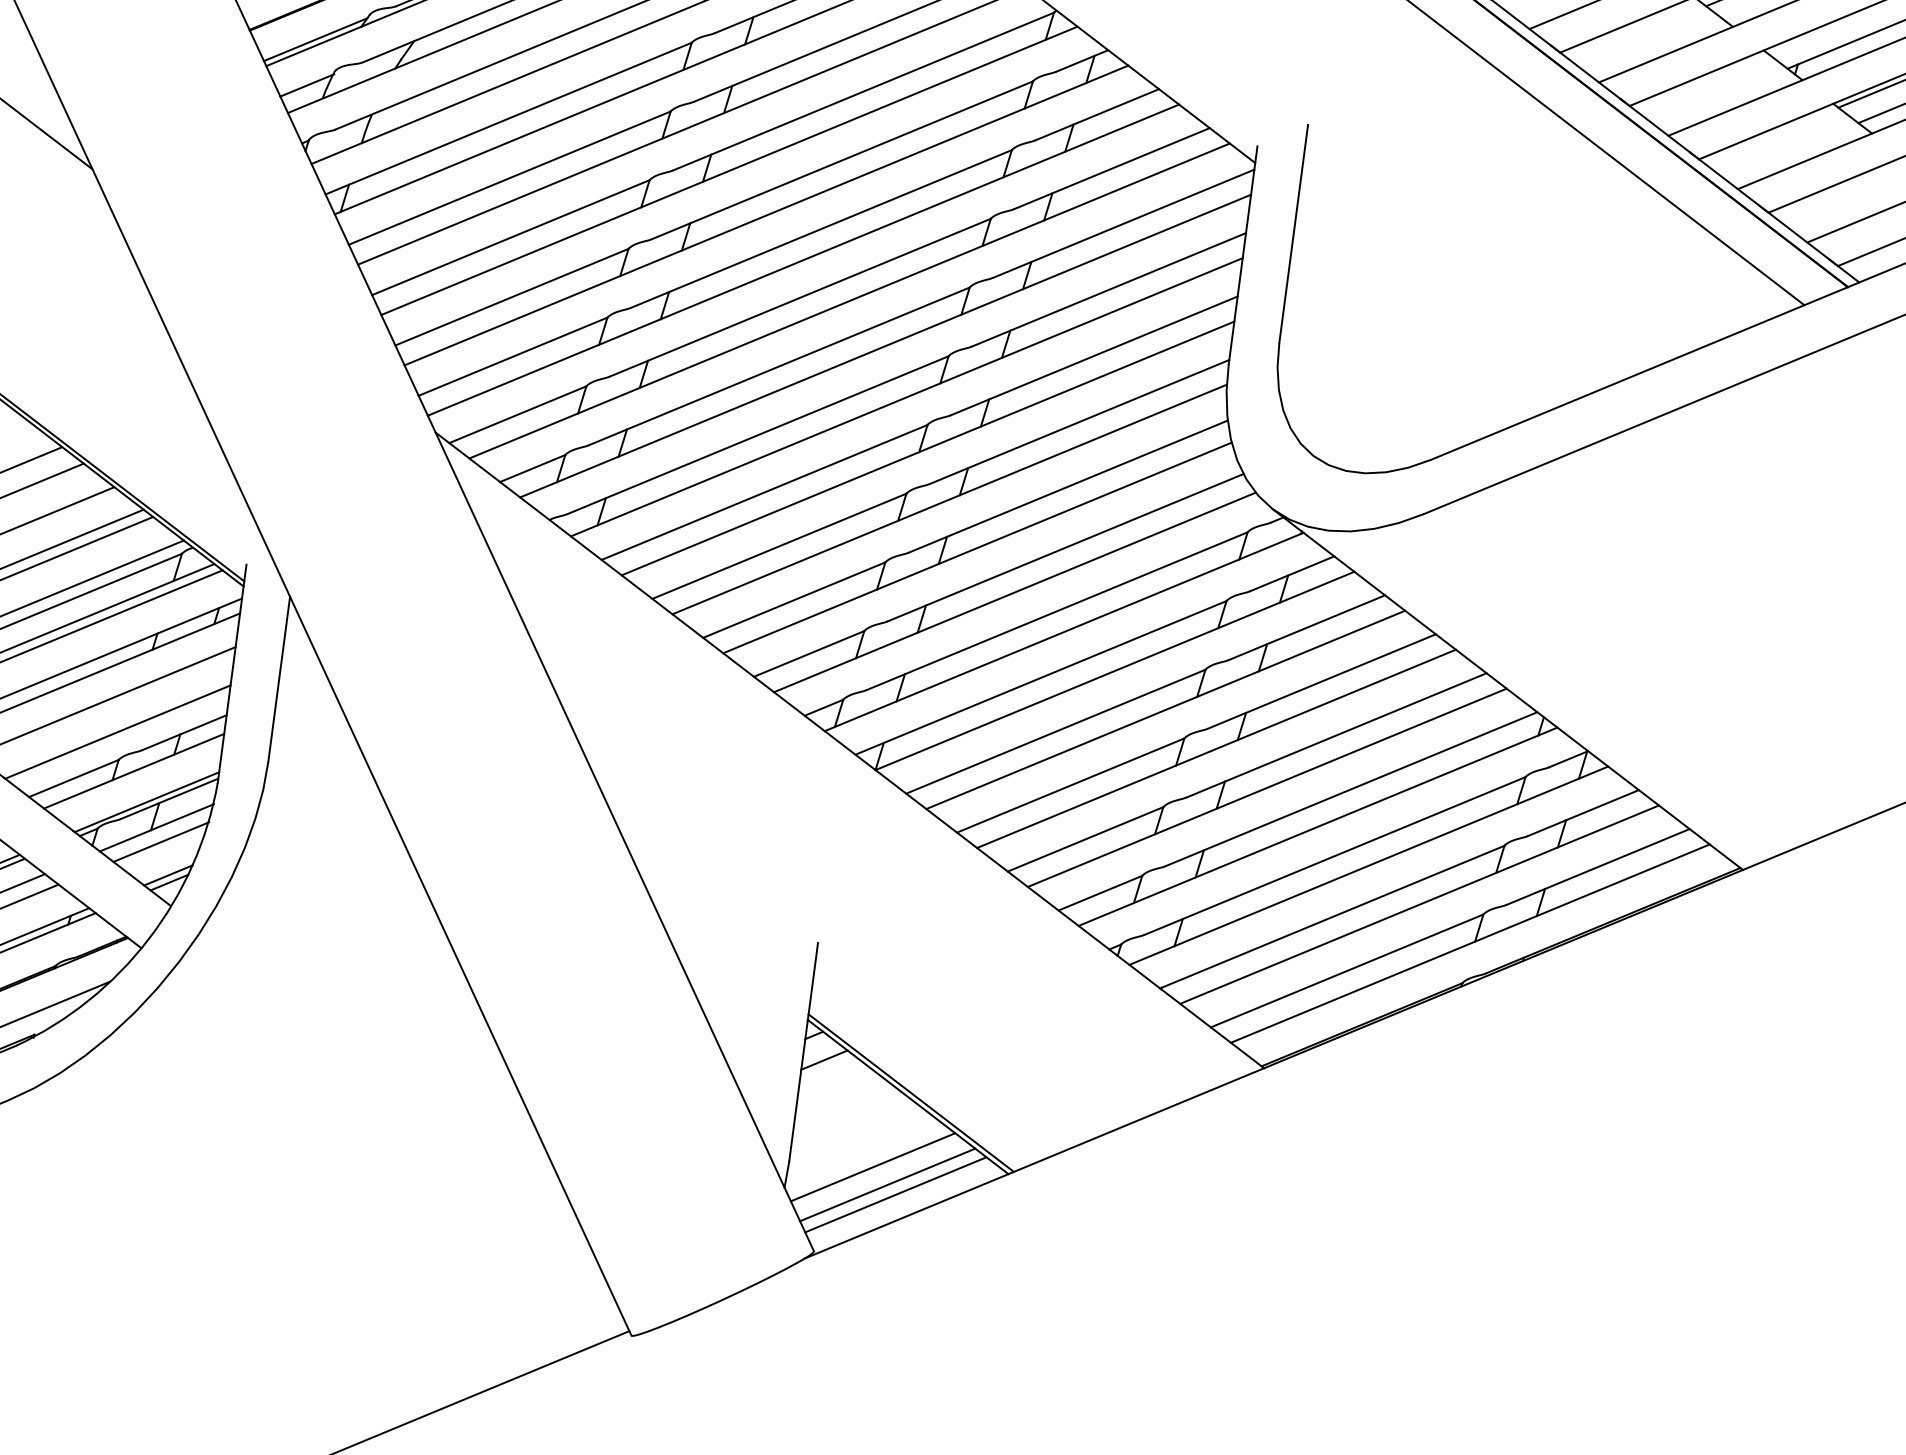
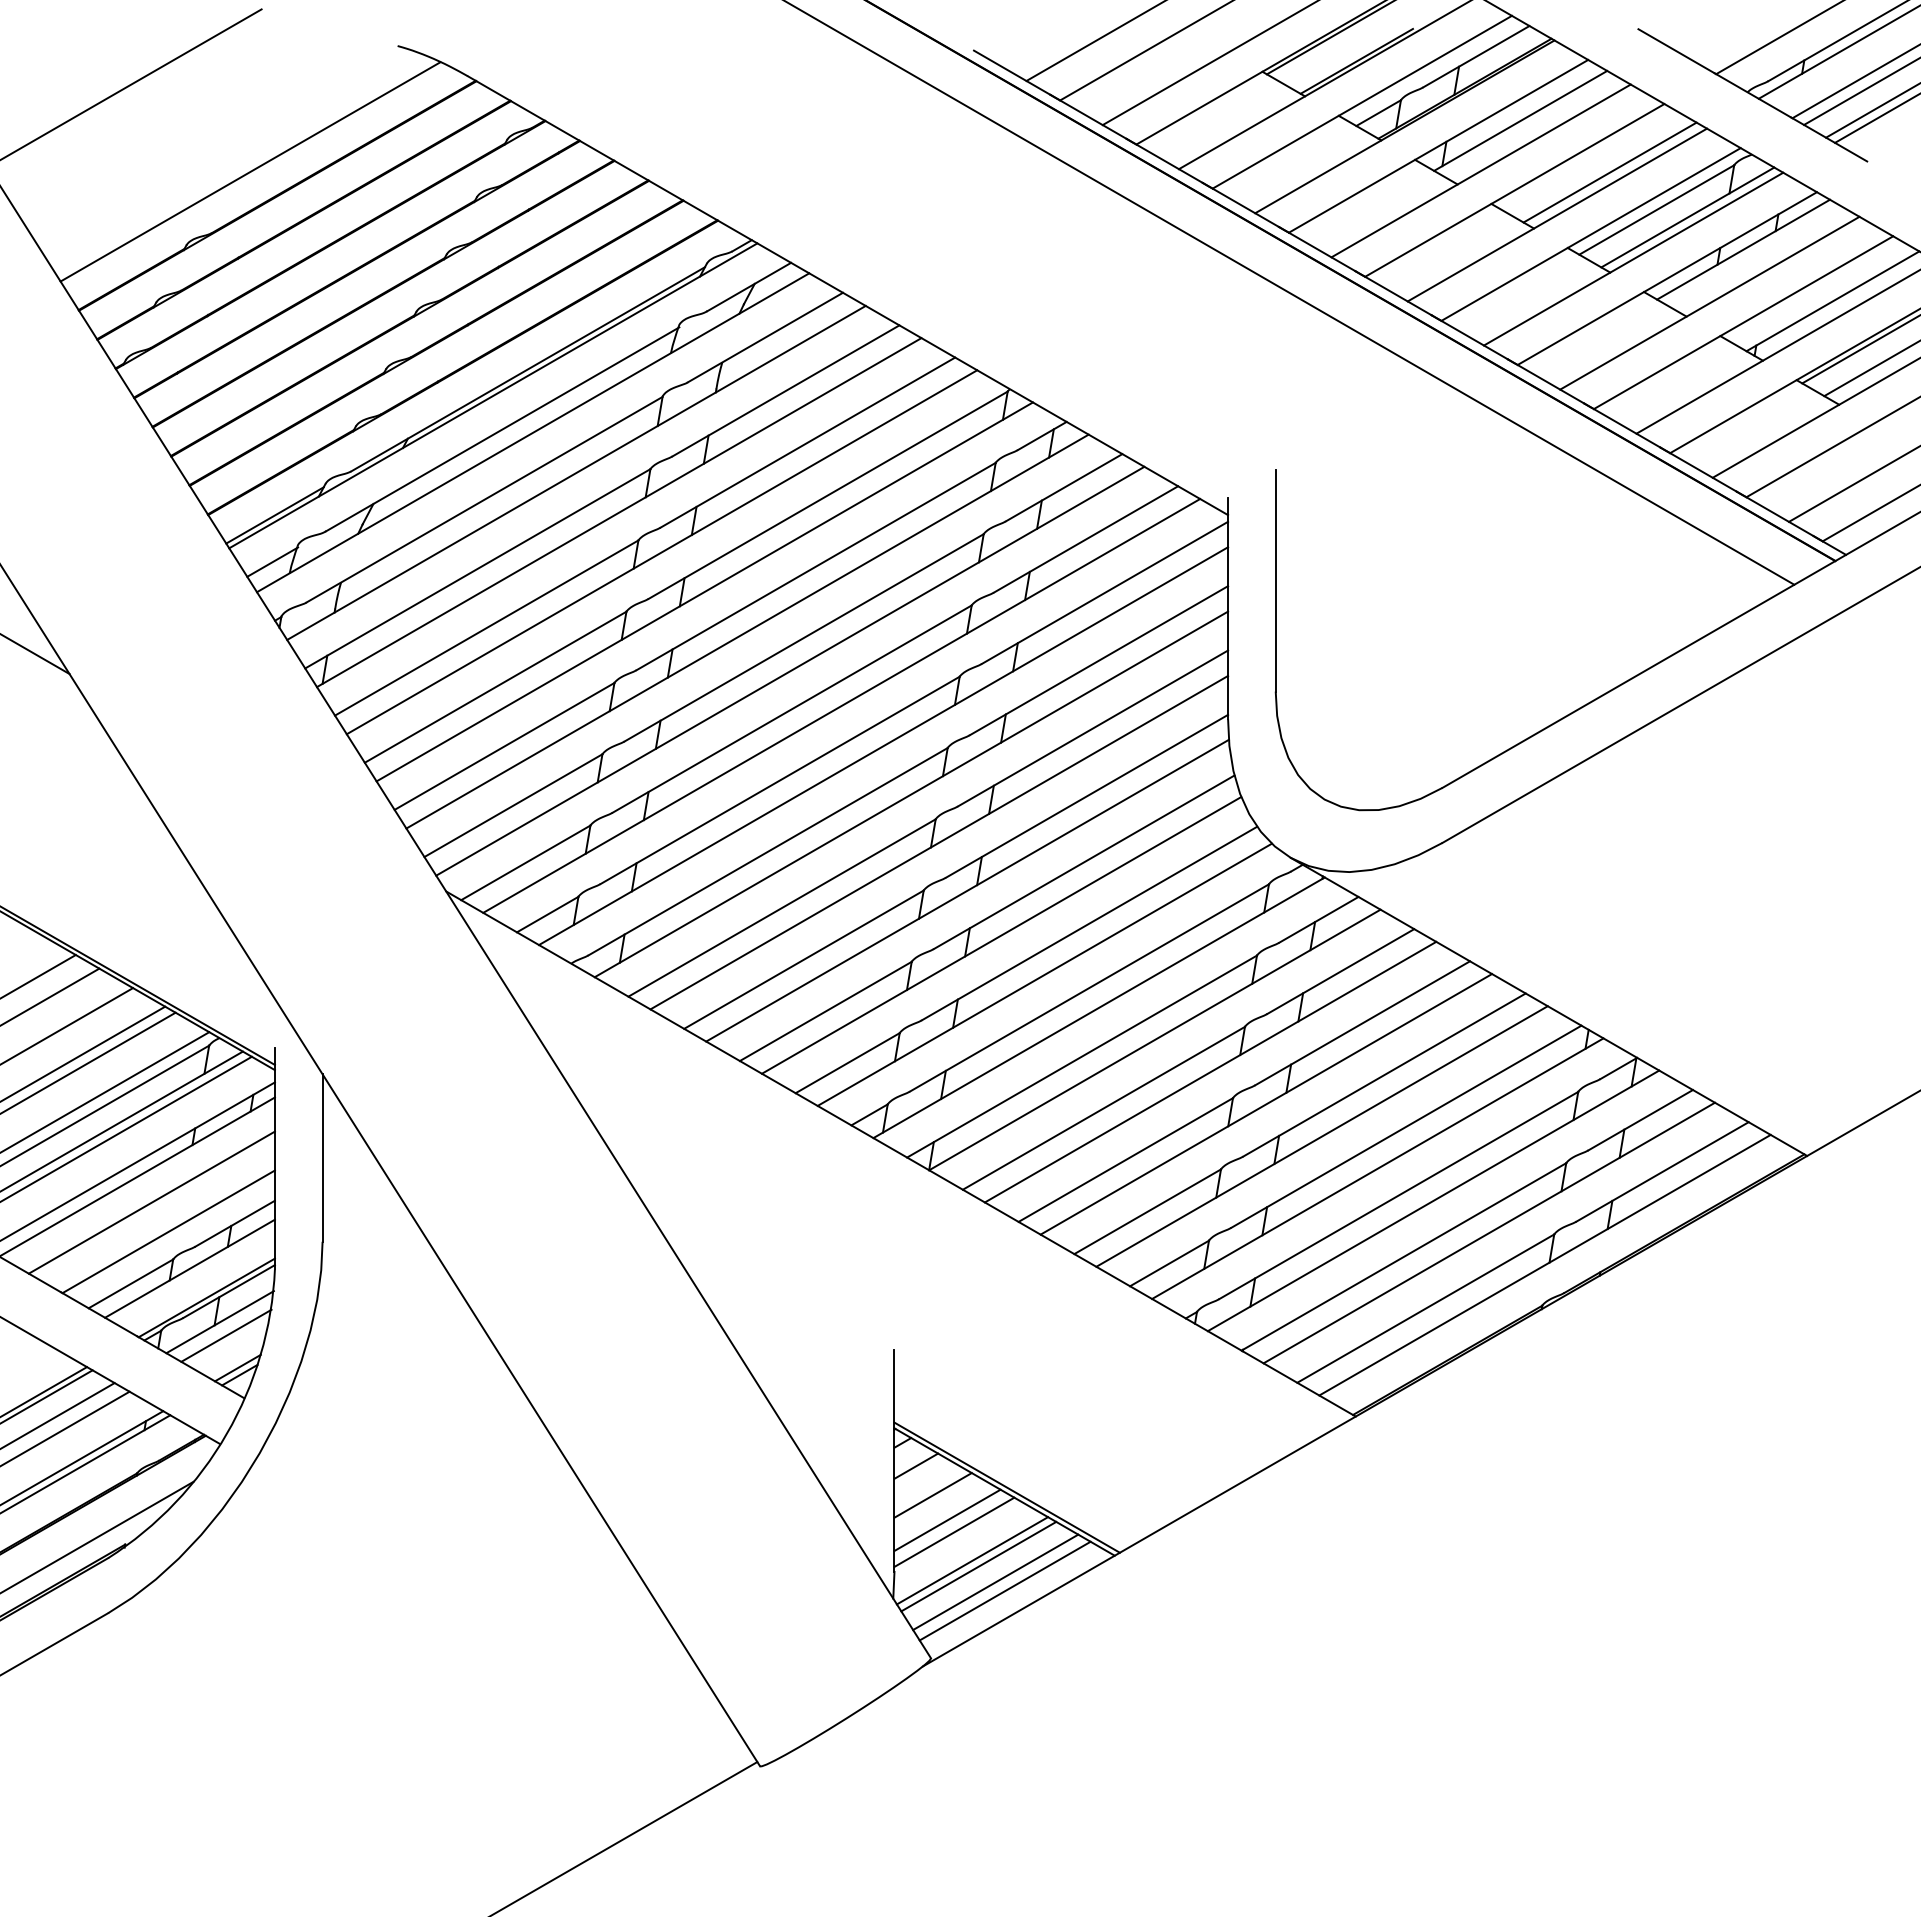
line: (836, 1091) -> (932, 1495), added
line: (848, 1116) -> (947, 1519), added
line: (853, 1129) -> (954, 1531), added
line: (867, 1160) -> (972, 1560), added

